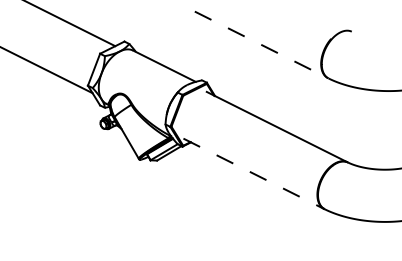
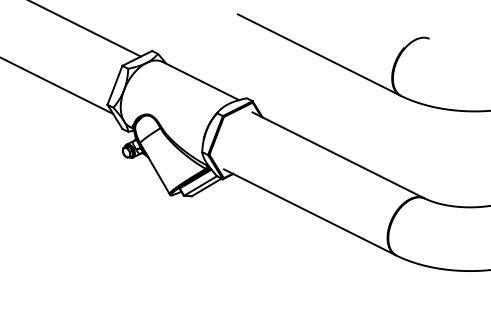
line: (261, 44) -> (319, 54), dashed -> solid
line: (254, 173) -> (310, 212), dashed -> solid

